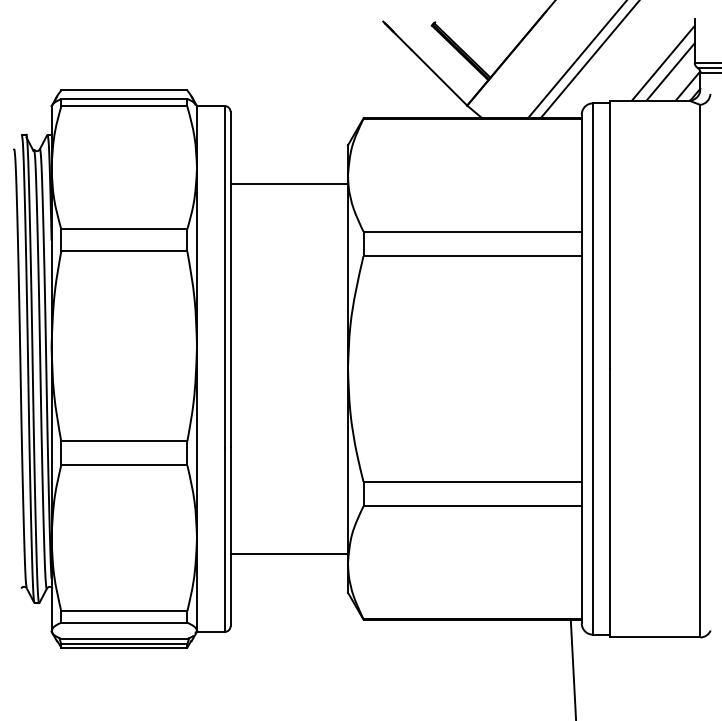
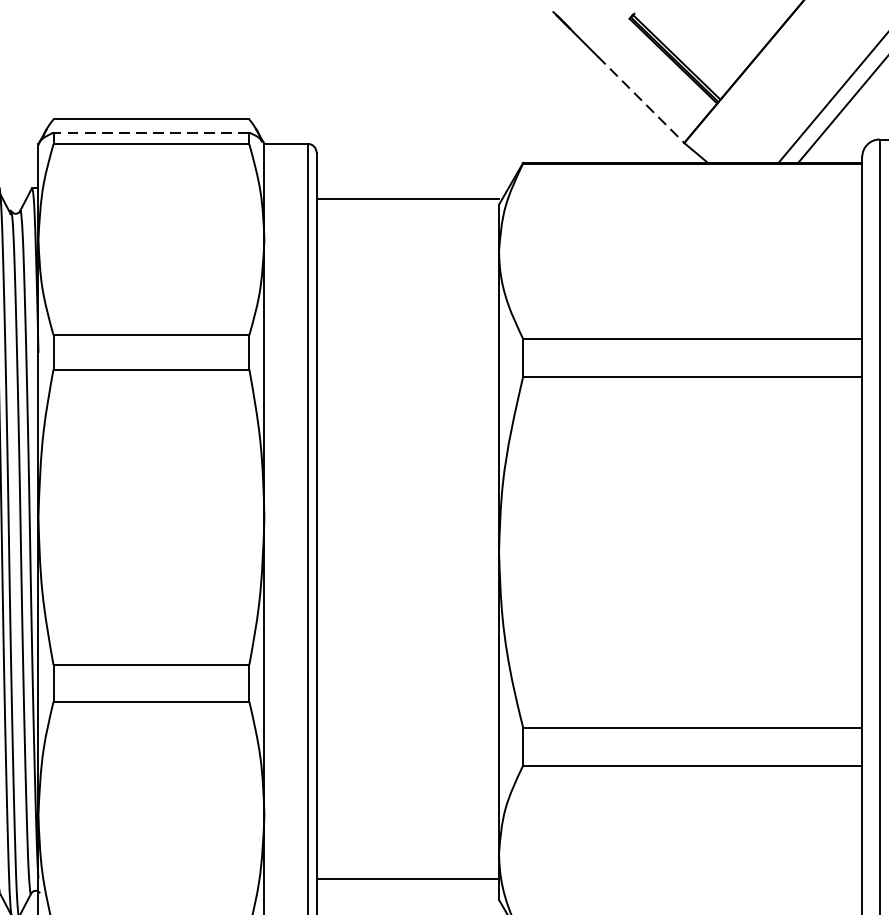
line: (439, 78) -> (641, 100), solid -> dashed
line: (123, 98) -> (150, 131), solid -> dashed
line: (289, 184) -> (408, 198), moved
line: (289, 553) -> (408, 879), moved

